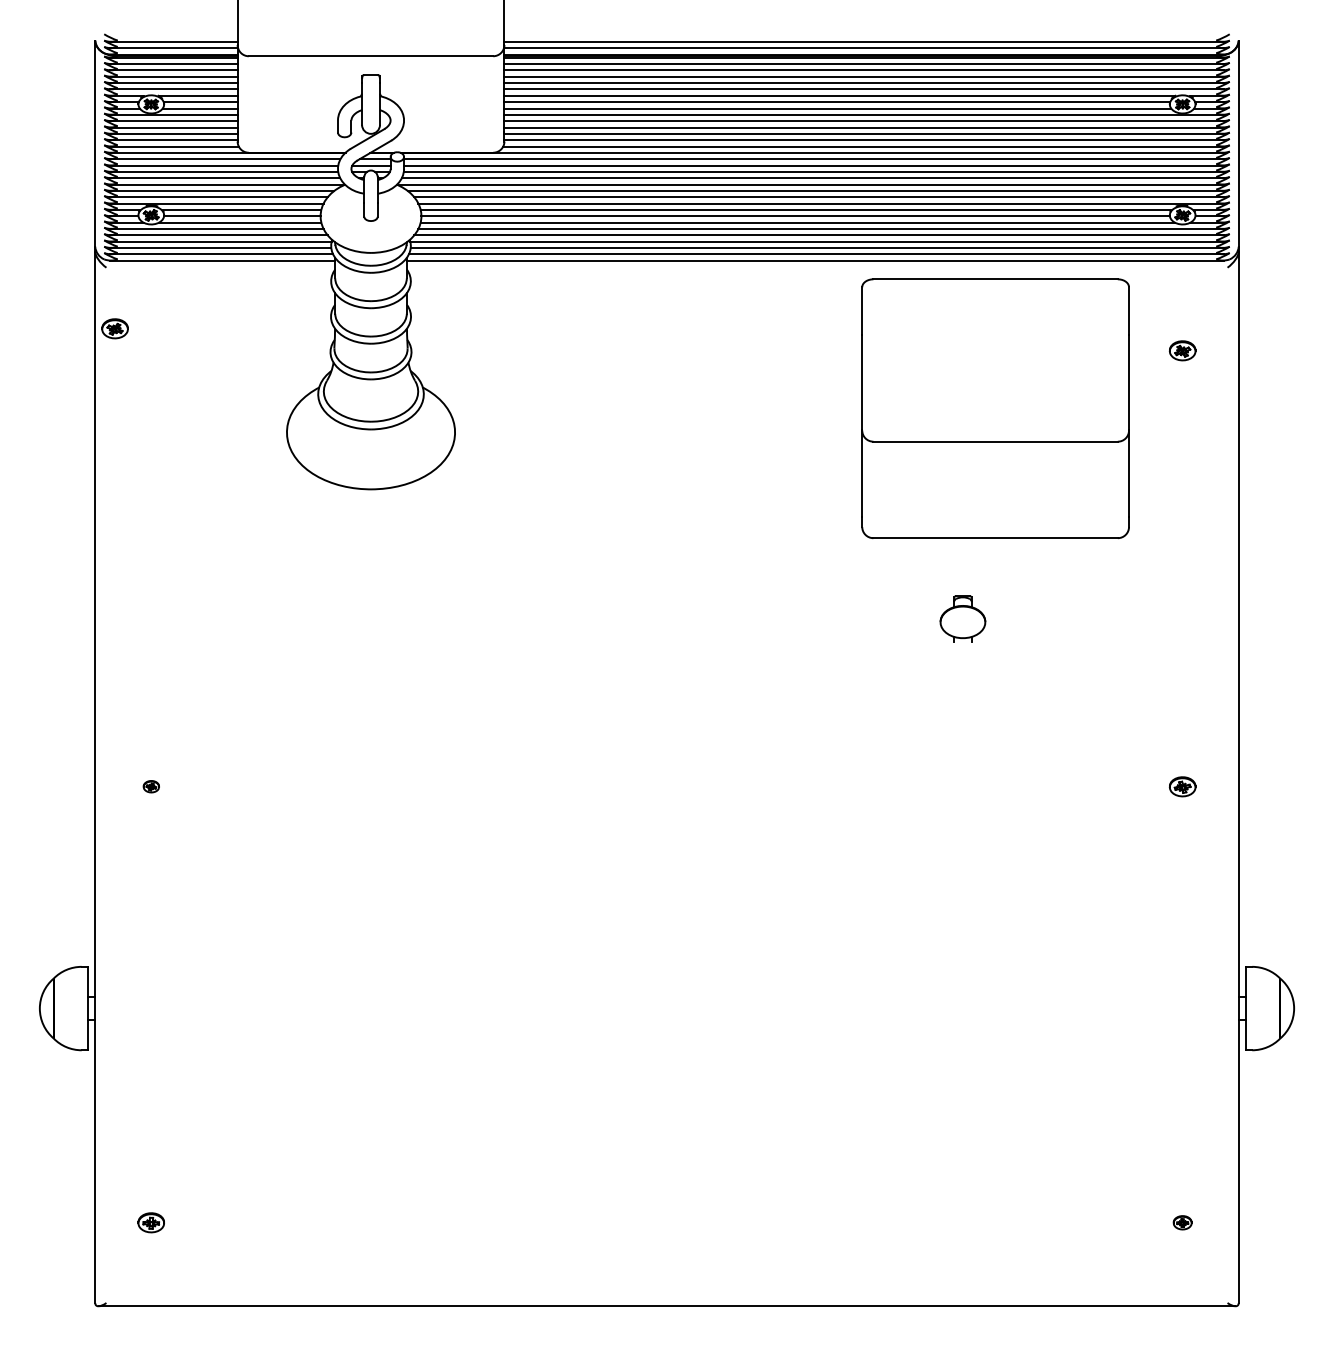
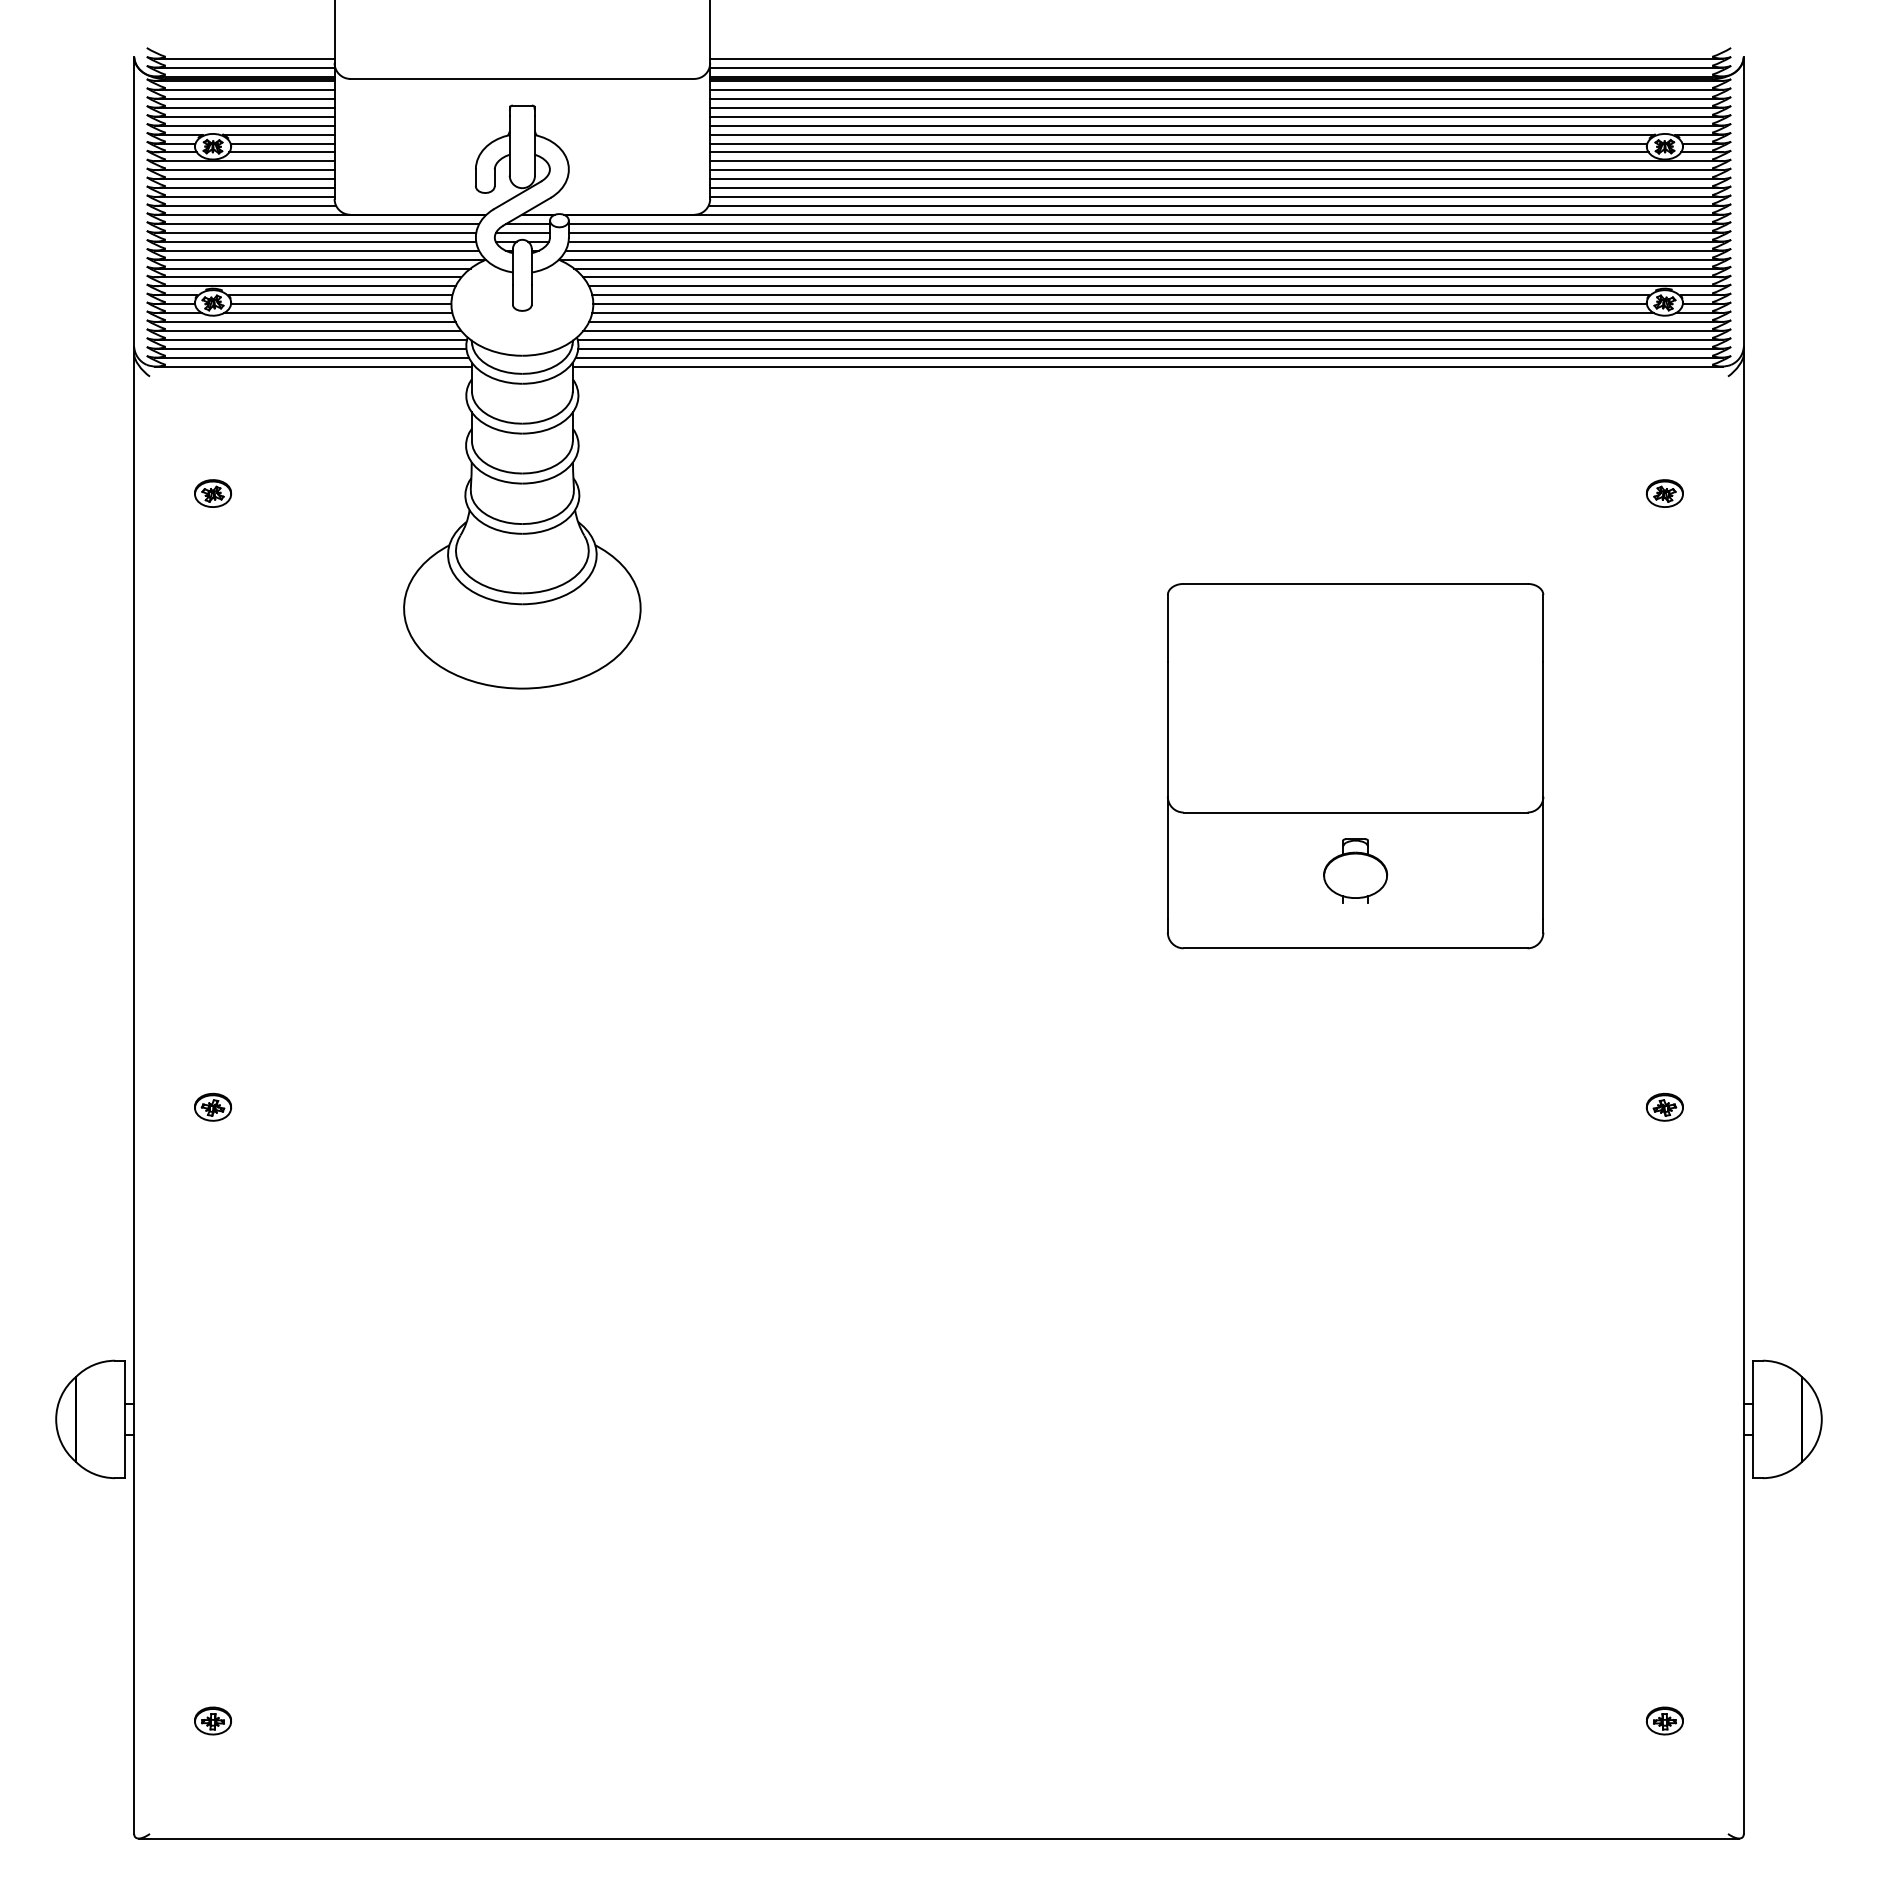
part: (115, 328) -> (213, 493), moved
part: (995, 409) -> (1355, 766), moved
part: (151, 786) -> (213, 1106), size x1.67
part: (1182, 1222) -> (1664, 1720), size x1.43

